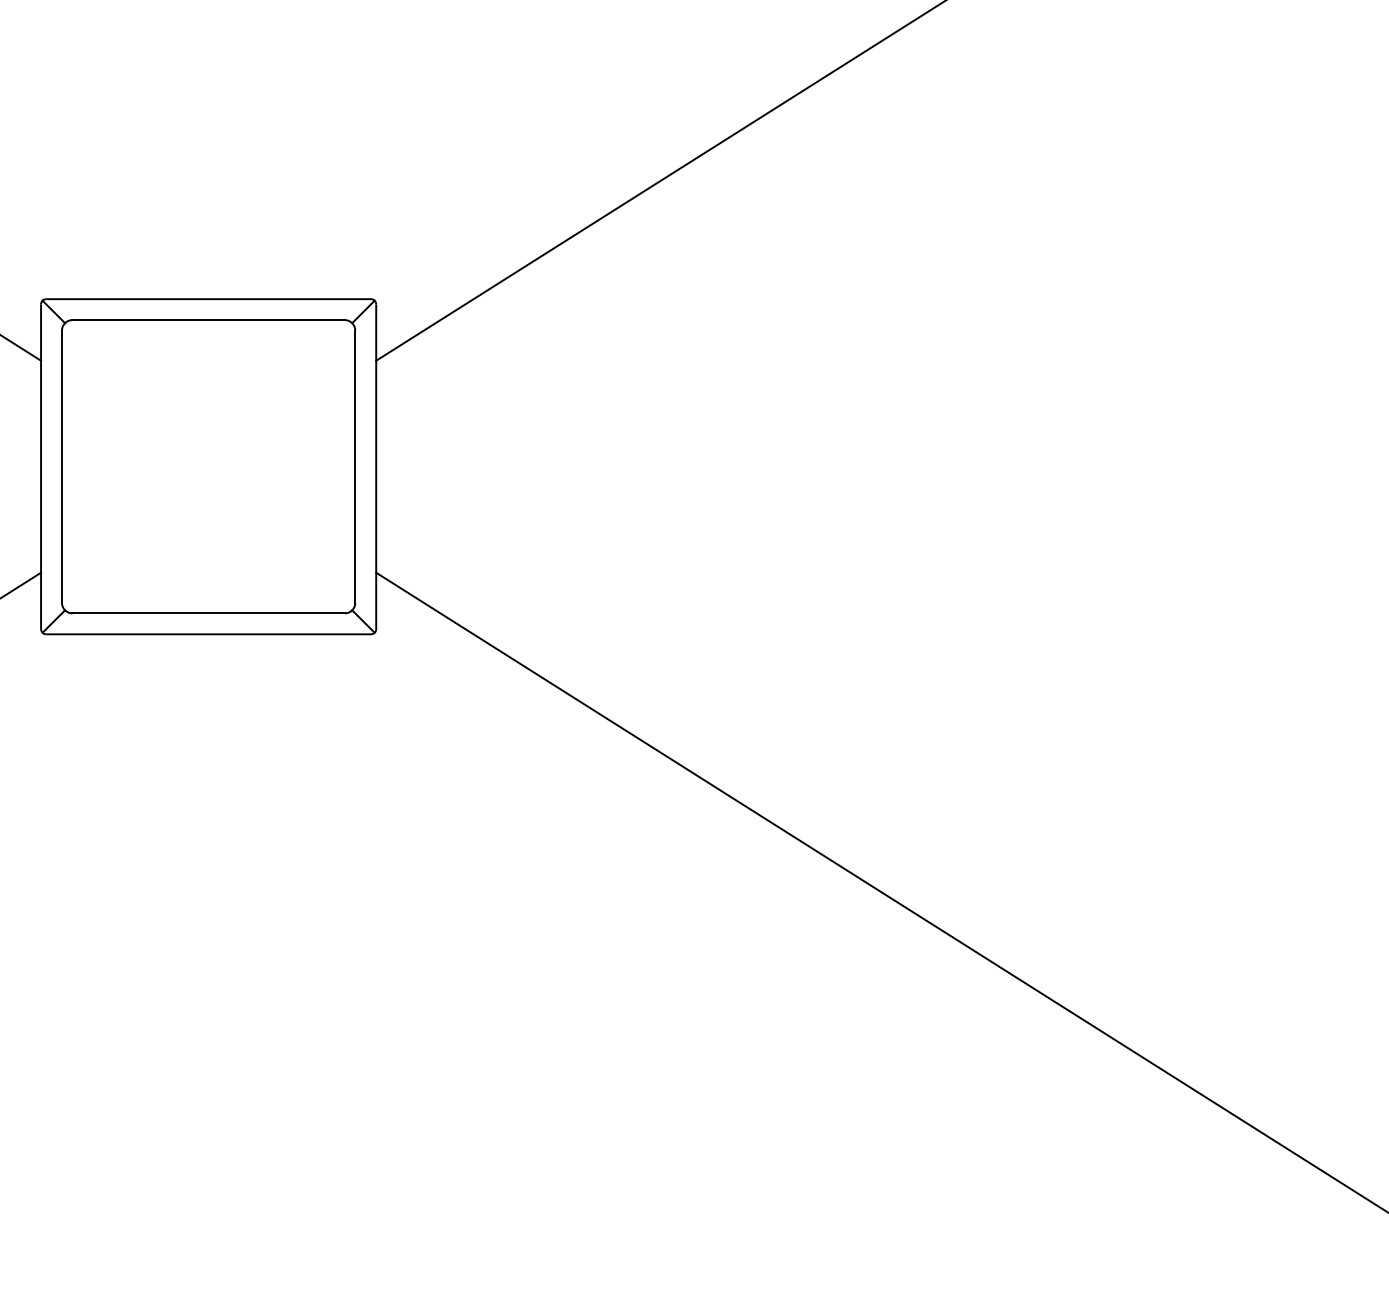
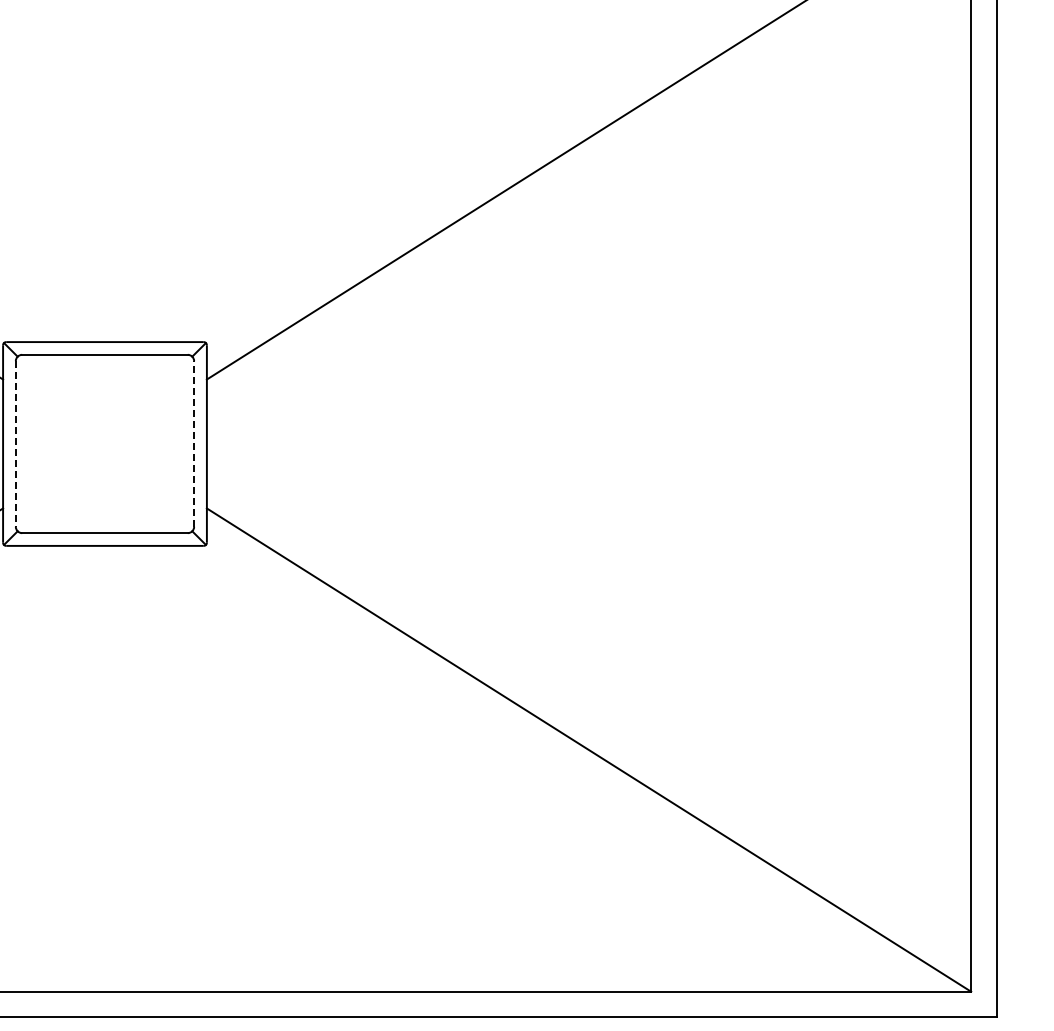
line: (61, 467) -> (15, 444), solid -> dashed
line: (355, 467) -> (194, 444), solid -> dashed

